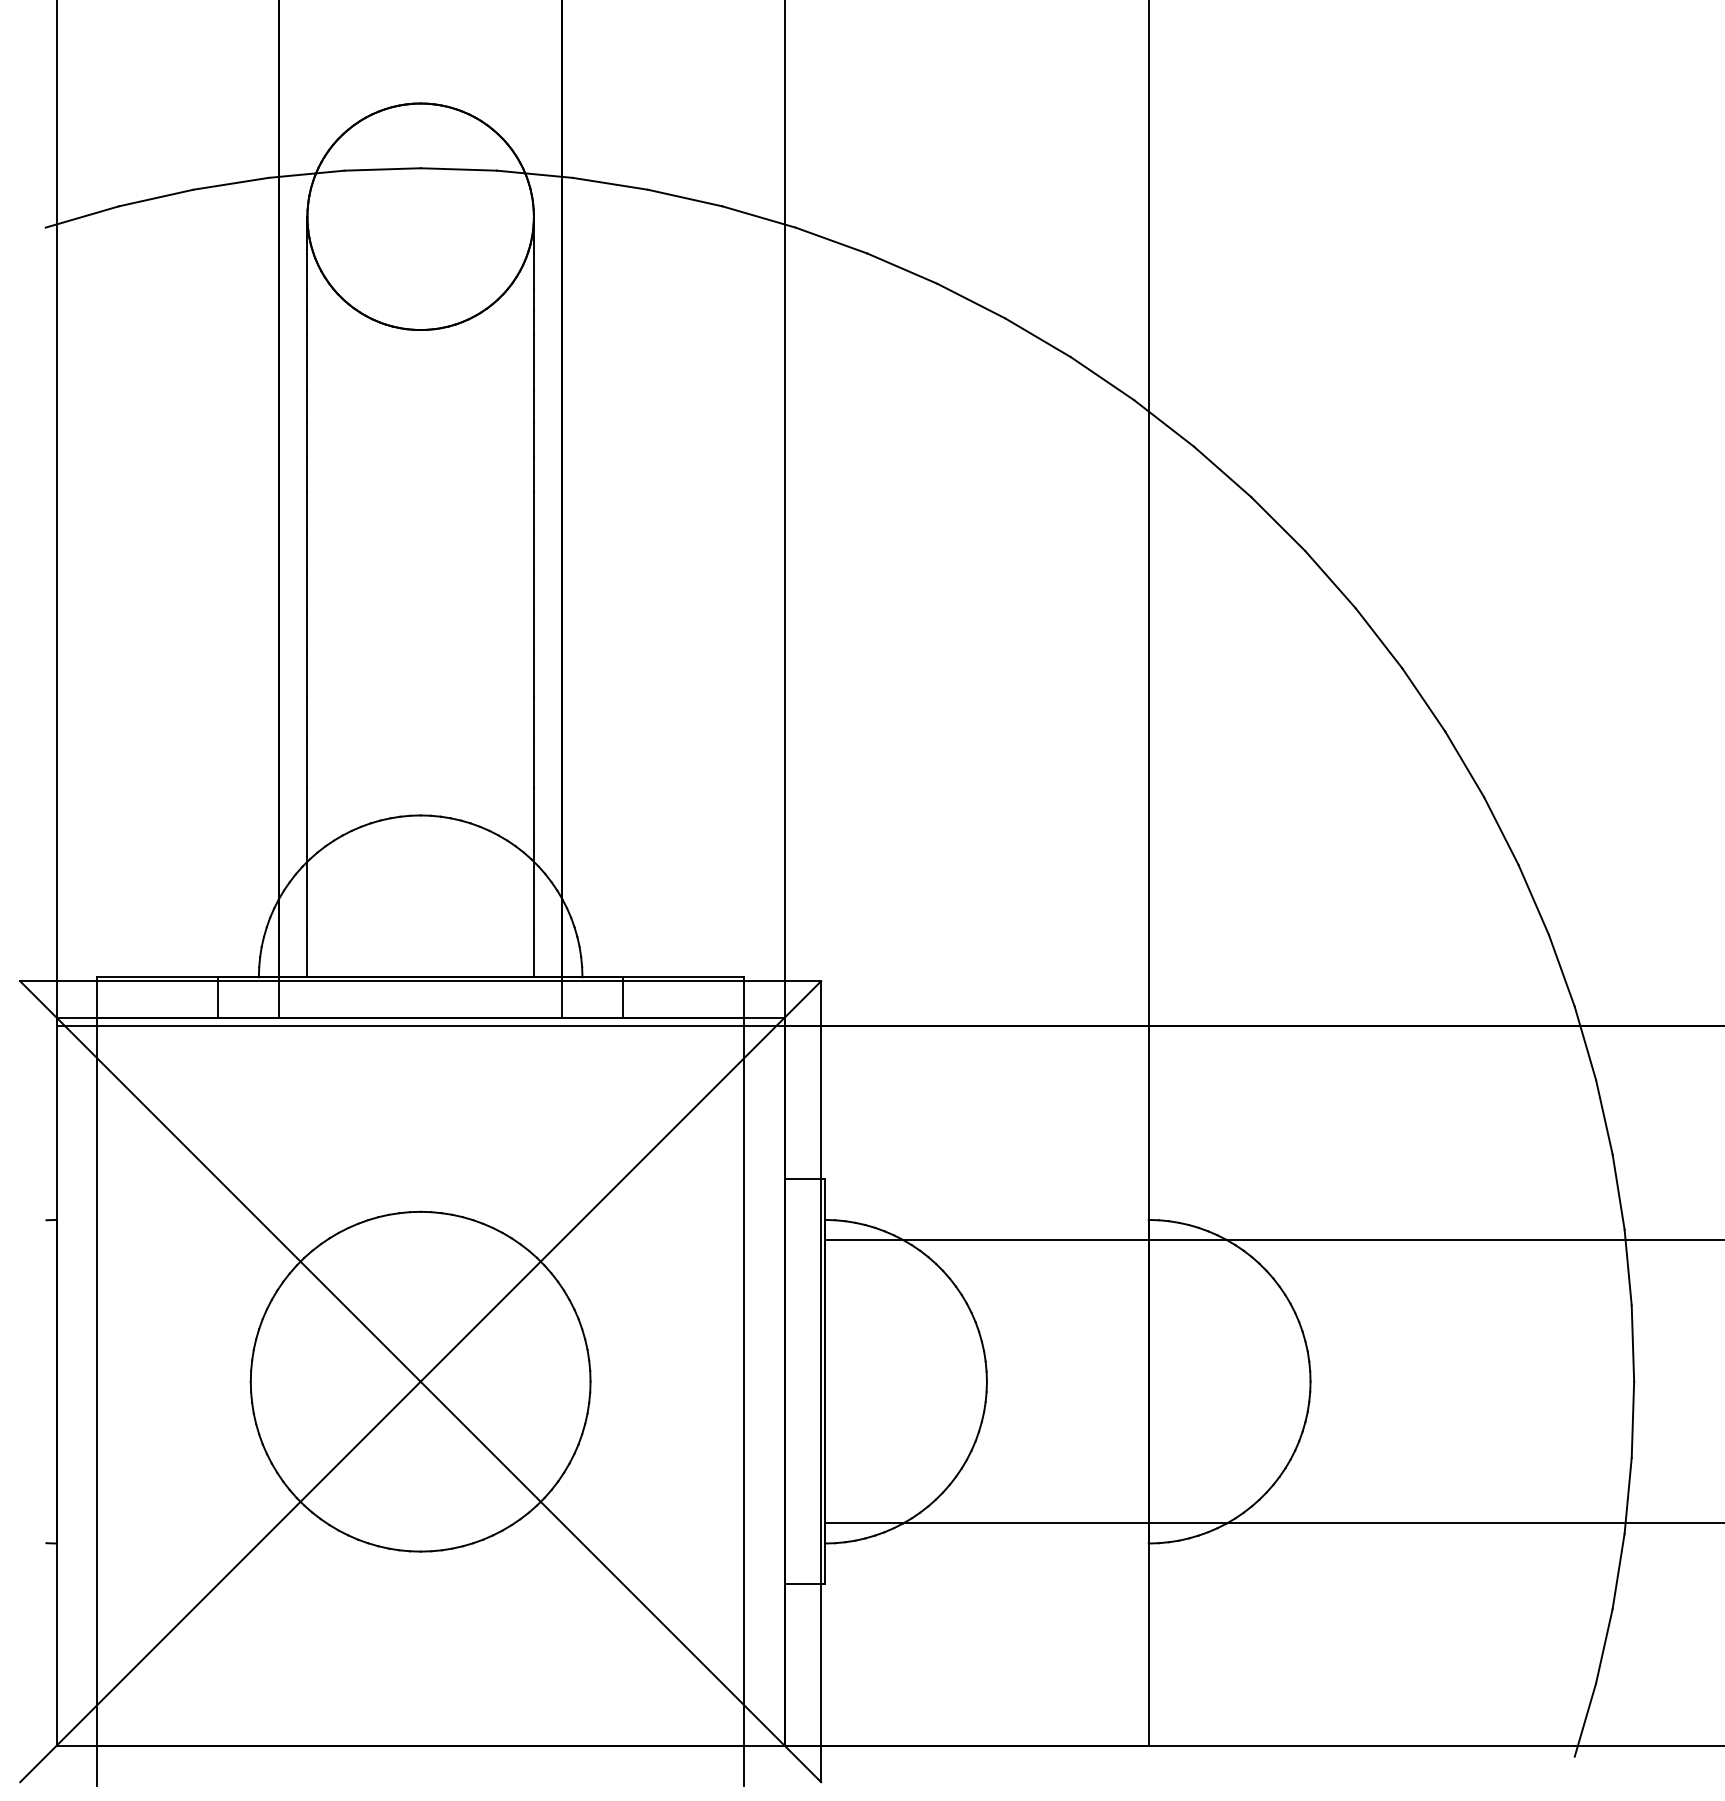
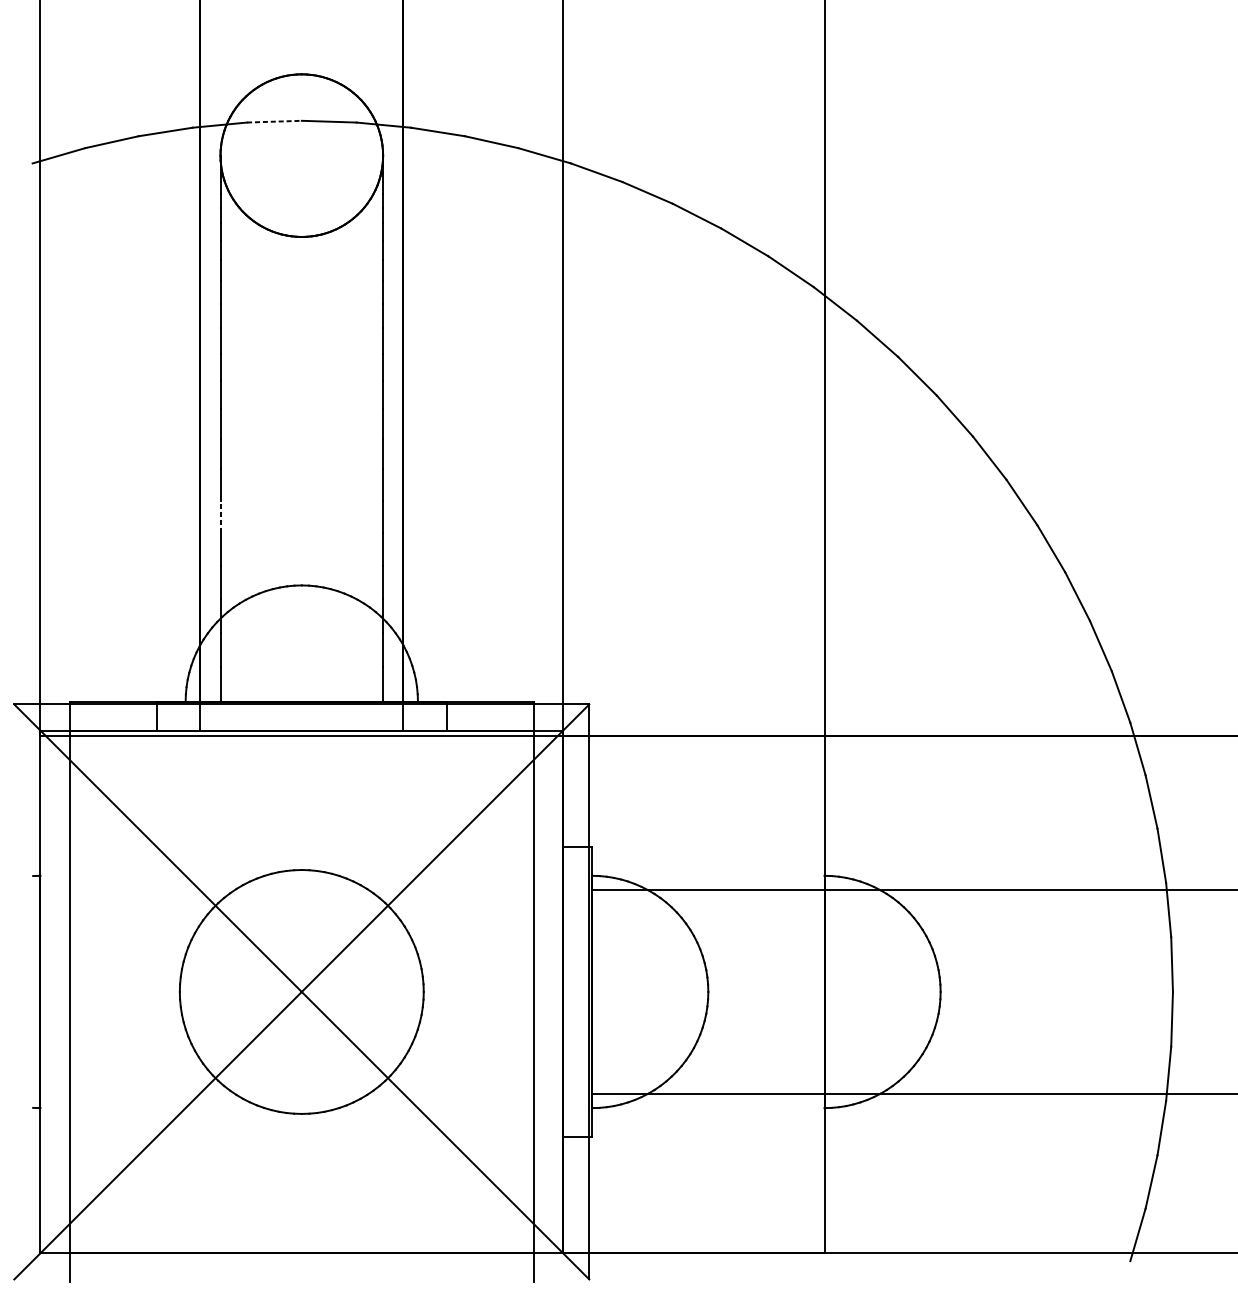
line: (383, 169) -> (275, 121), solid -> dashed
line: (307, 719) -> (220, 516), solid -> dashed

